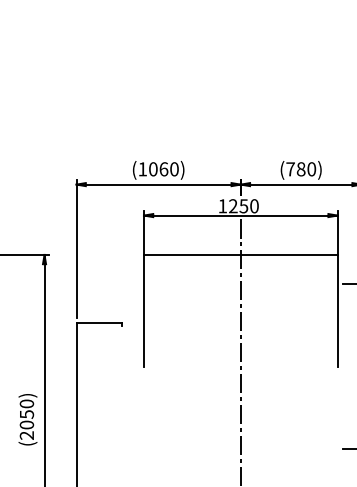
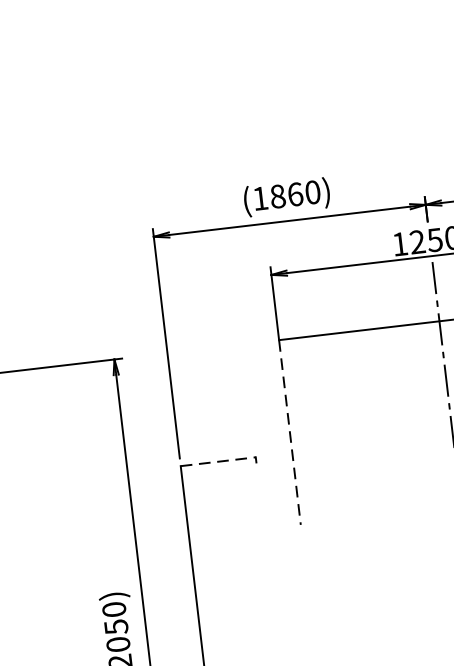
text: (153, 169) -> (278, 196), (1060) -> (1860)
line: (143, 310) -> (289, 432), solid -> dashed
line: (99, 323) -> (218, 462), solid -> dashed

